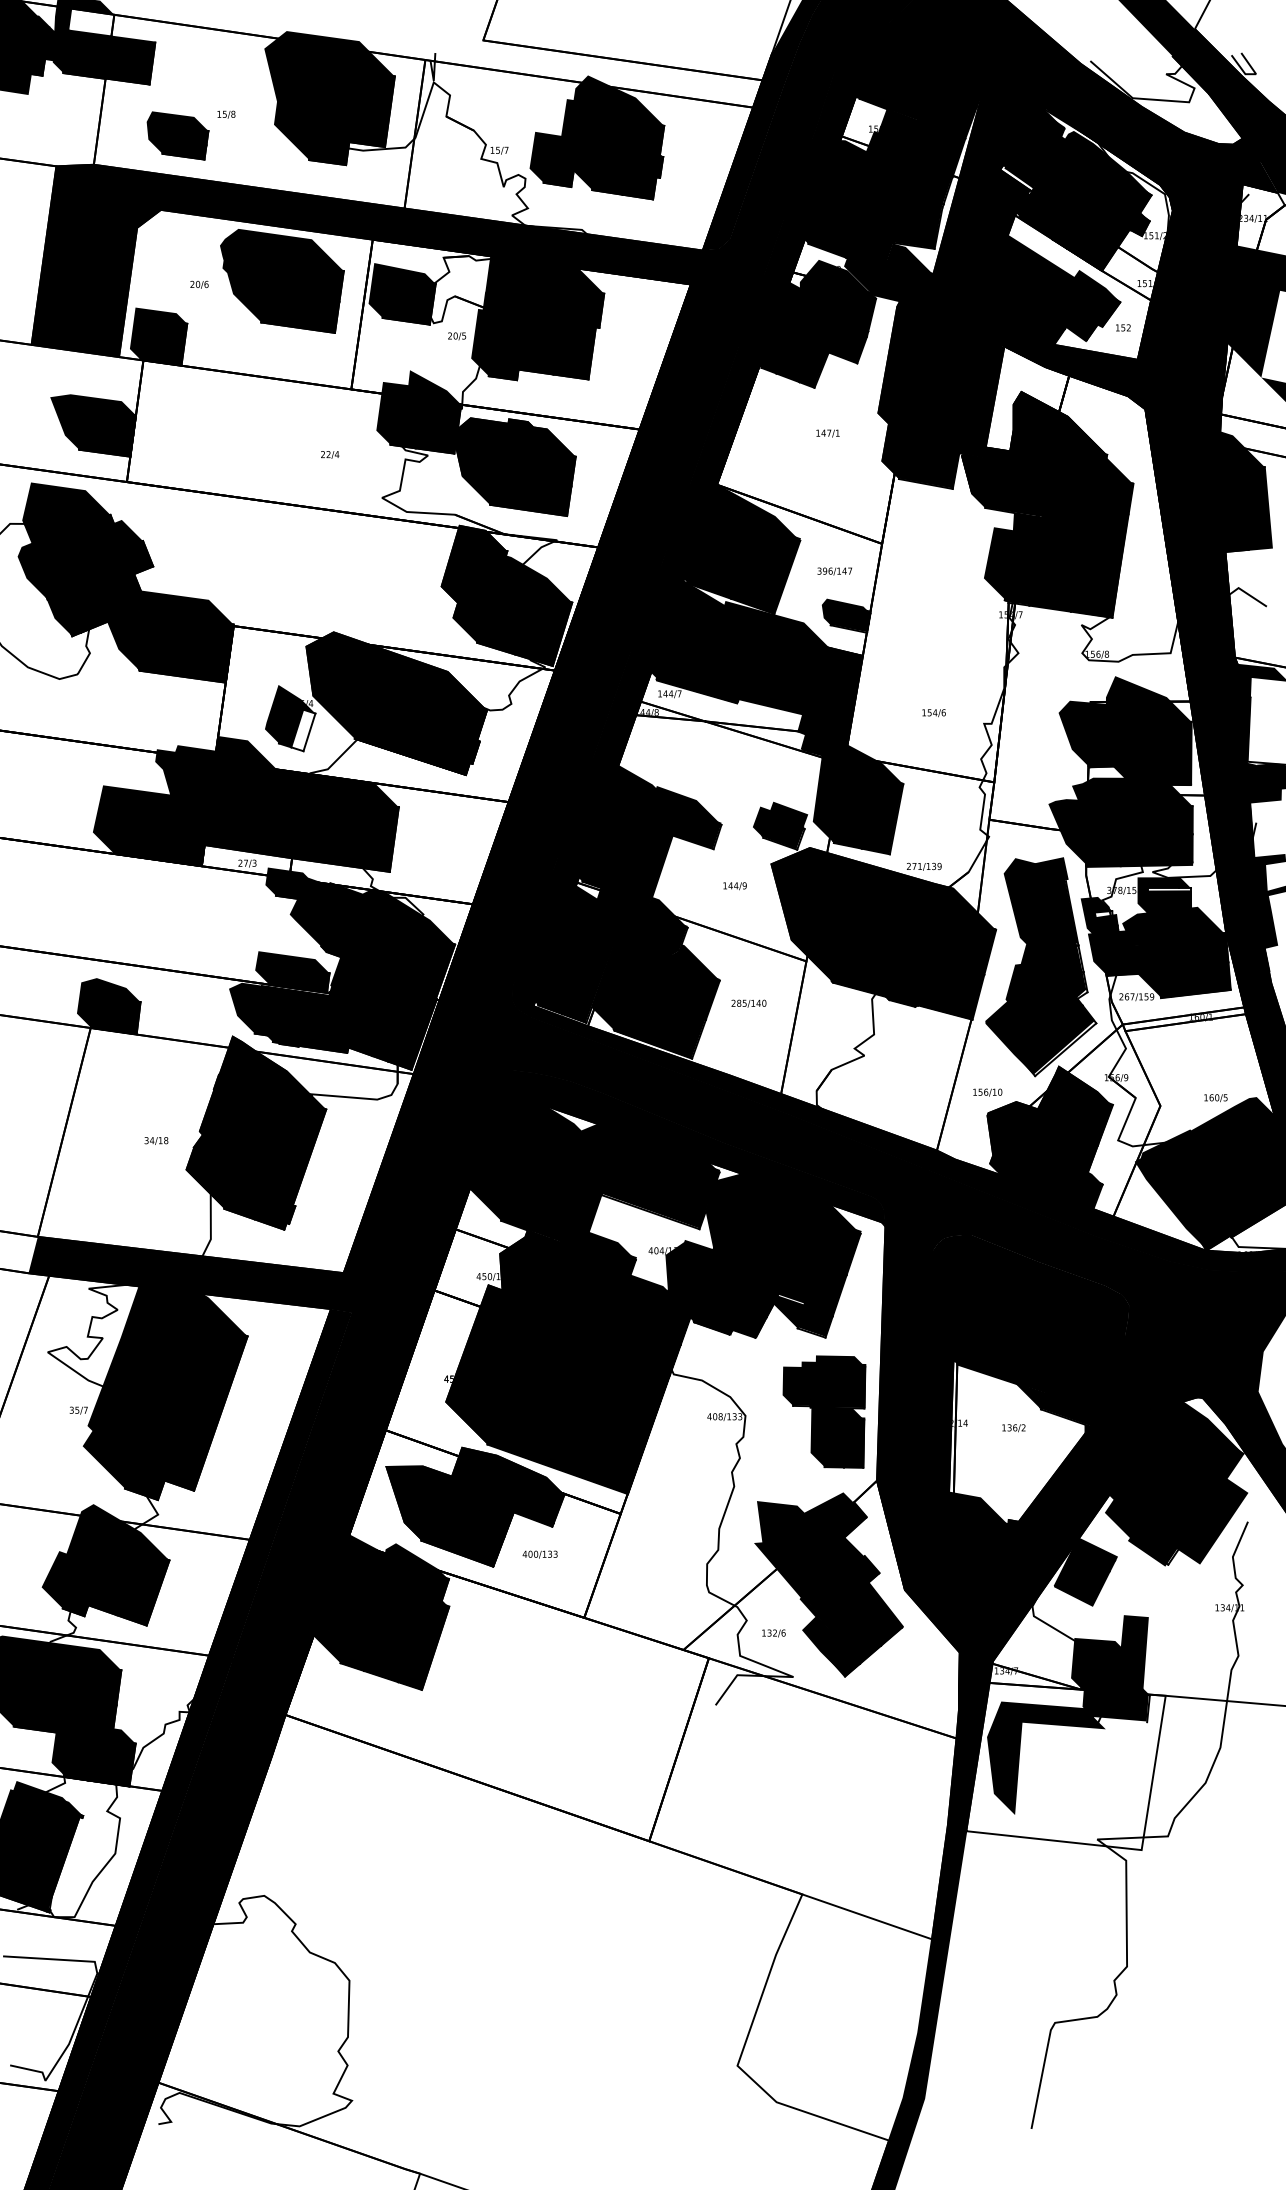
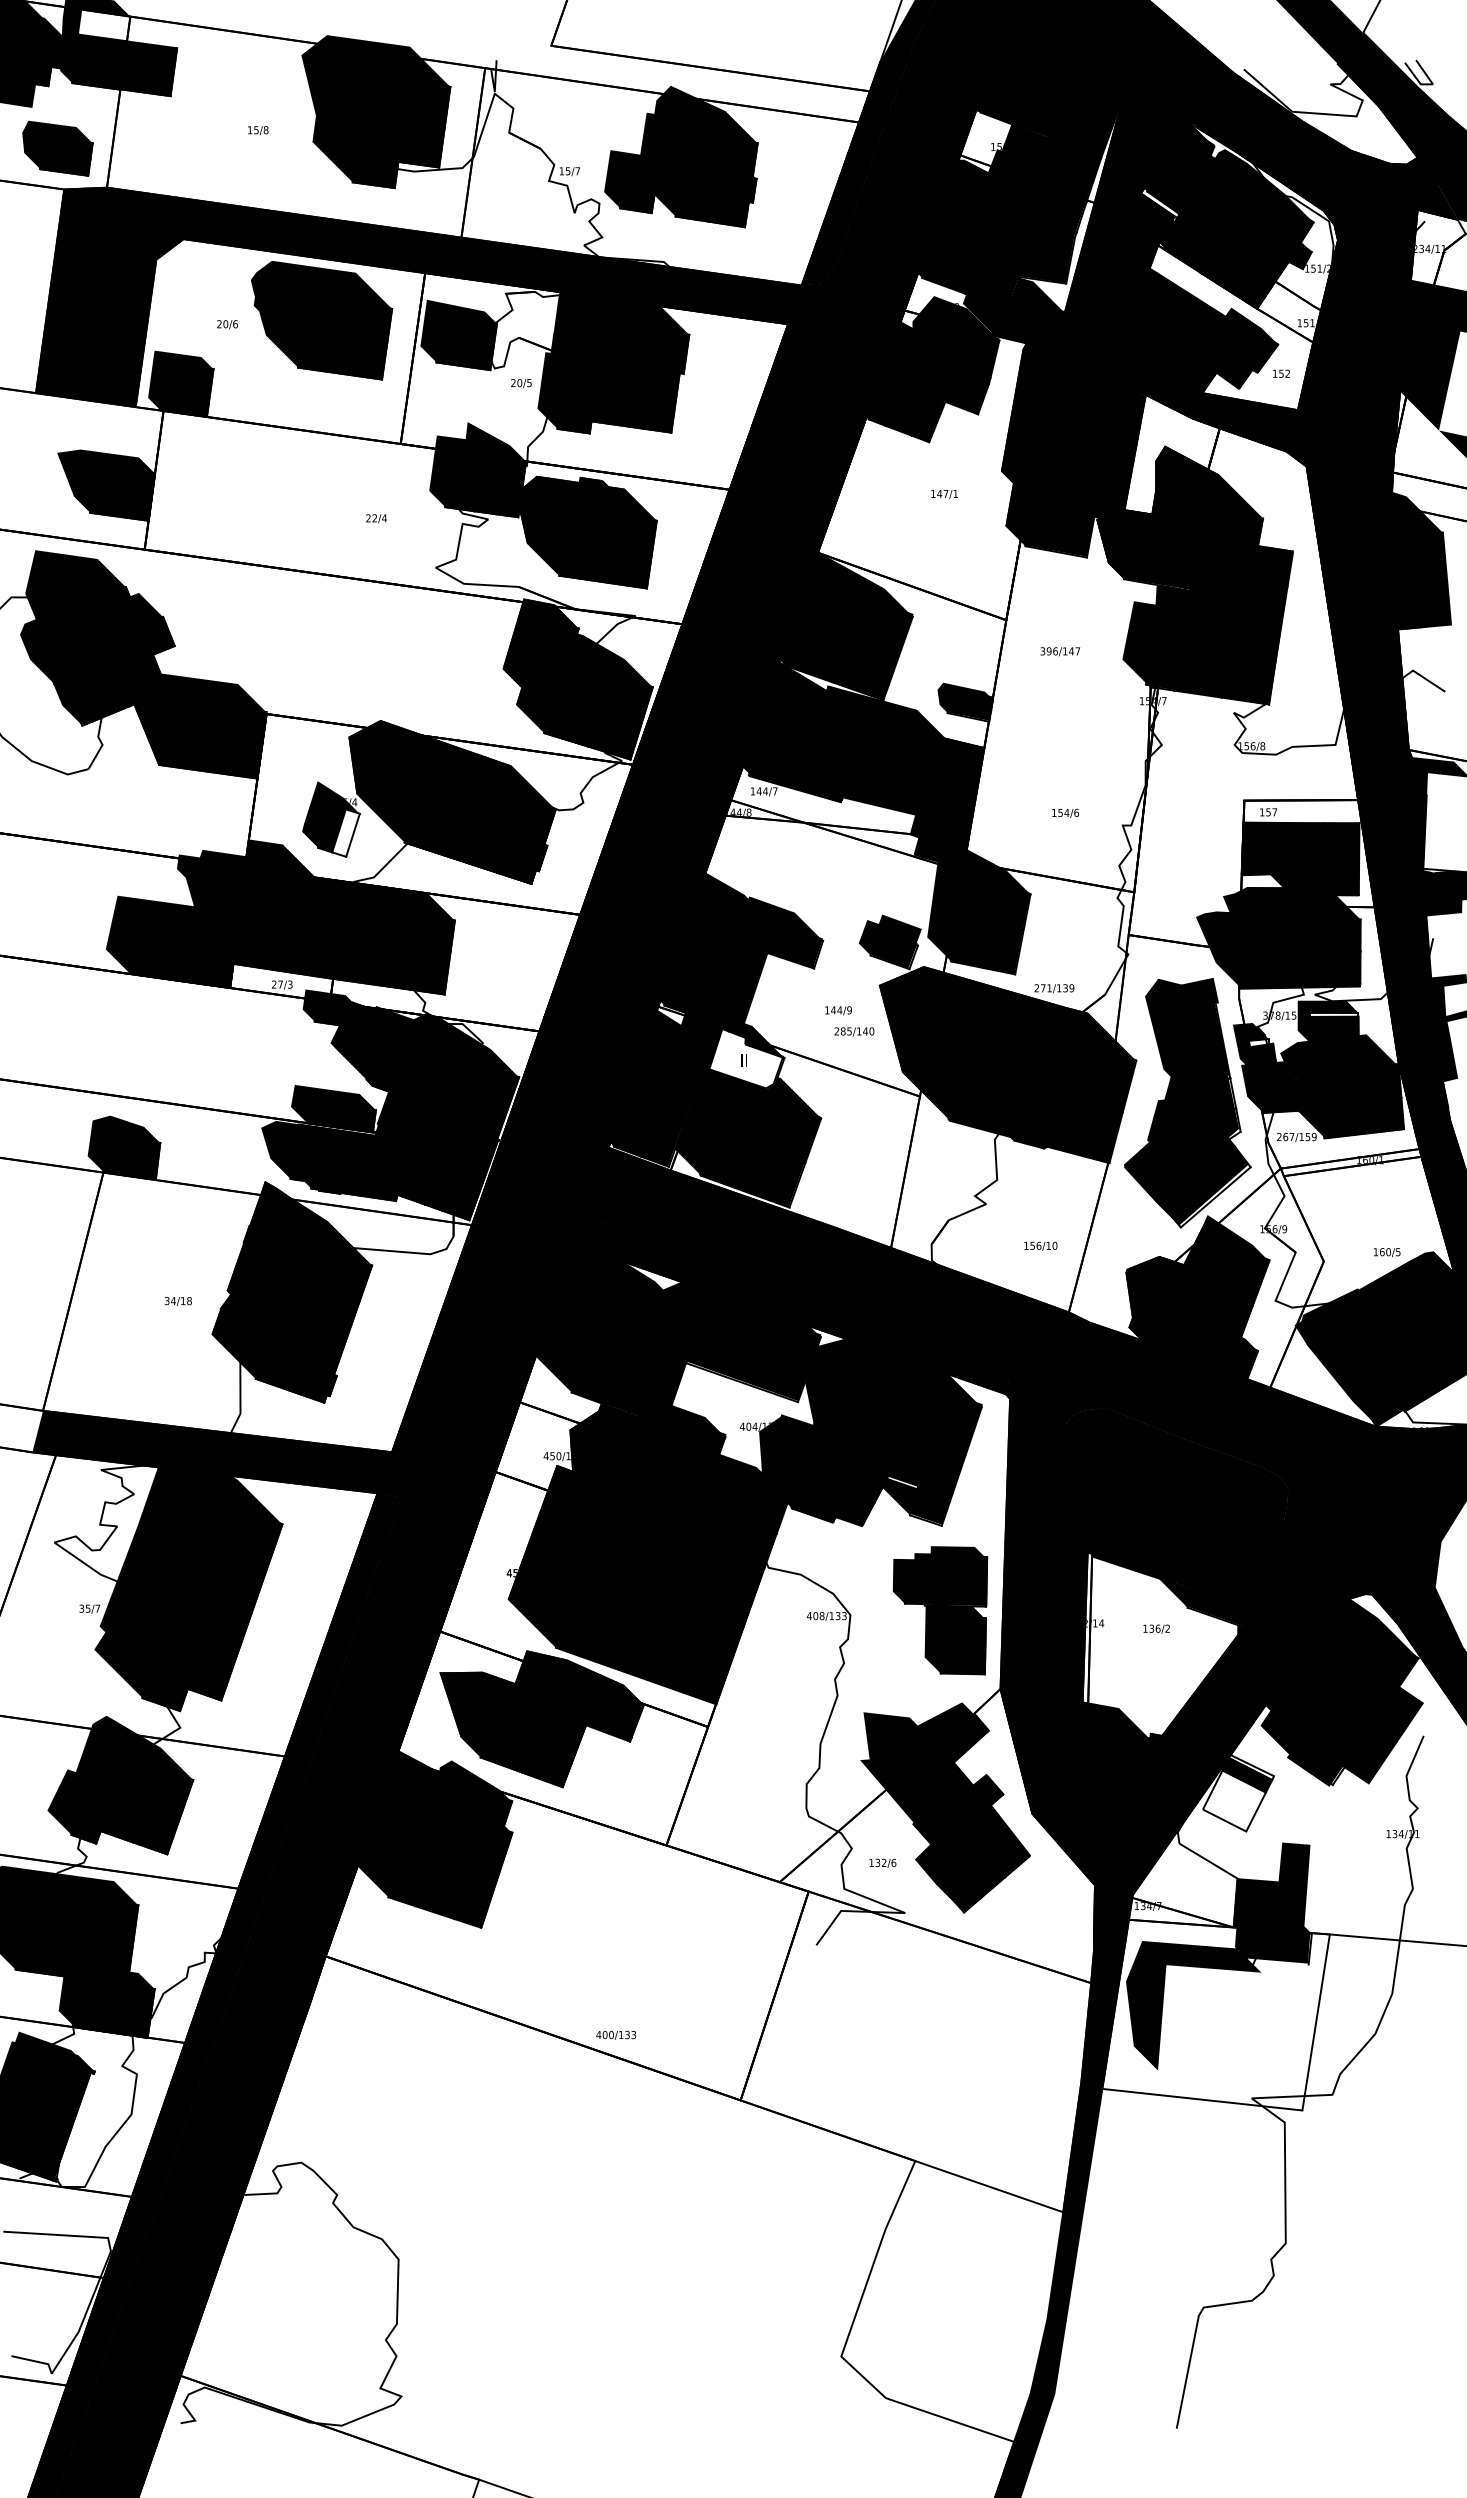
part: (177, 135) -> (57, 148), moved
fill: (1117, 470) -> (1274, 536), removed
text: (834, 571) -> (1060, 651), moved
fill: (123, 644) -> (140, 734), removed
fill: (1125, 722) -> (1283, 823), removed
fill: (653, 927) -> (745, 1057), removed
text: (749, 1003) -> (854, 1031), moved
text: (987, 1091) -> (1040, 1245), moved
fill: (1097, 1549) -> (1251, 1767), removed
fill: (849, 1551) -> (969, 1769), removed
text: (540, 1554) -> (616, 2035), moved
fill: (1081, 1578) -> (1233, 1800), removed
fill: (1097, 1663) -> (1252, 1897), removed

